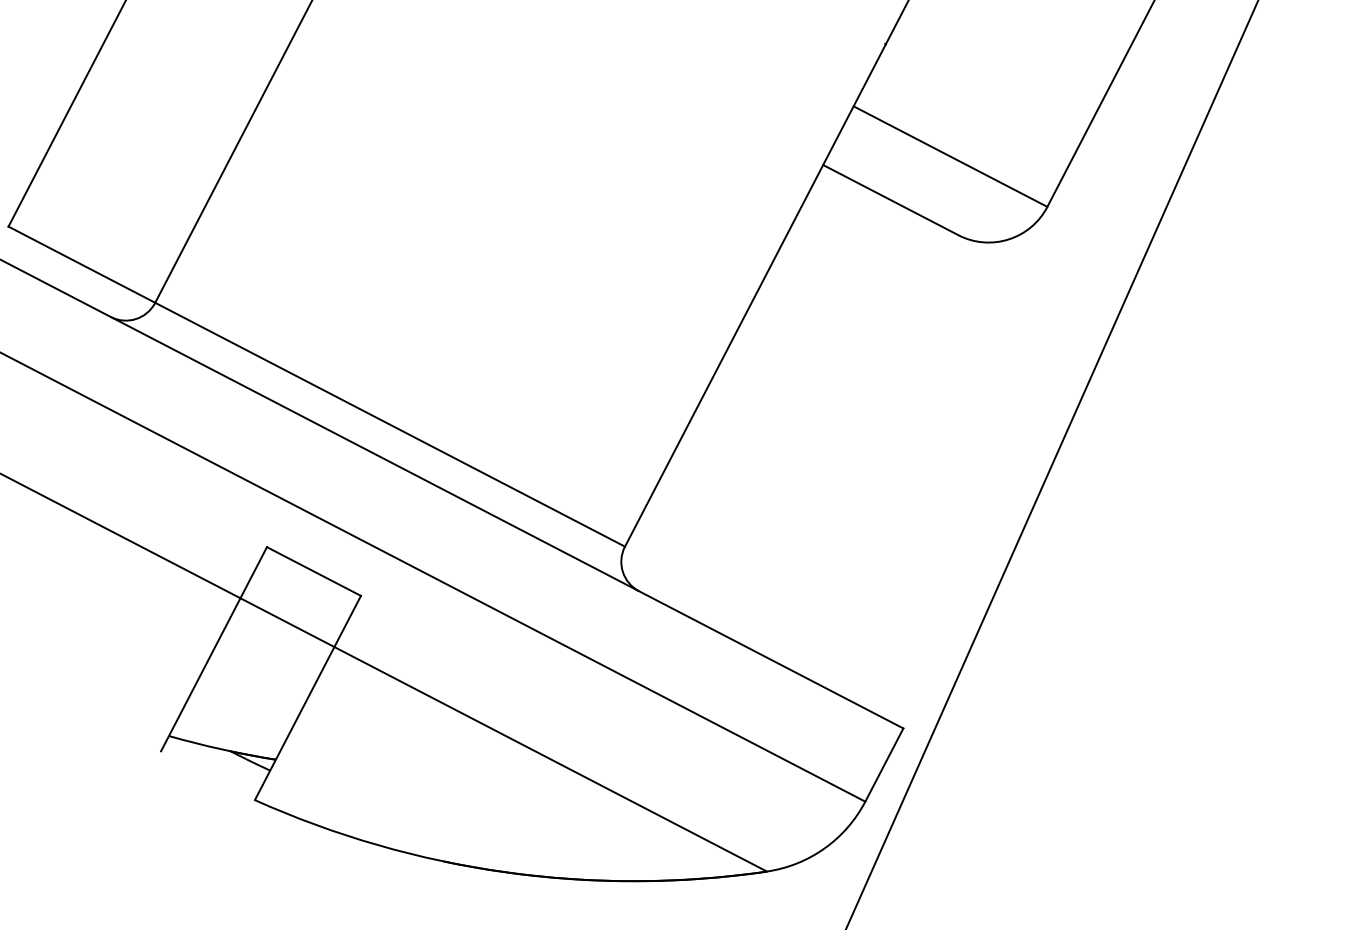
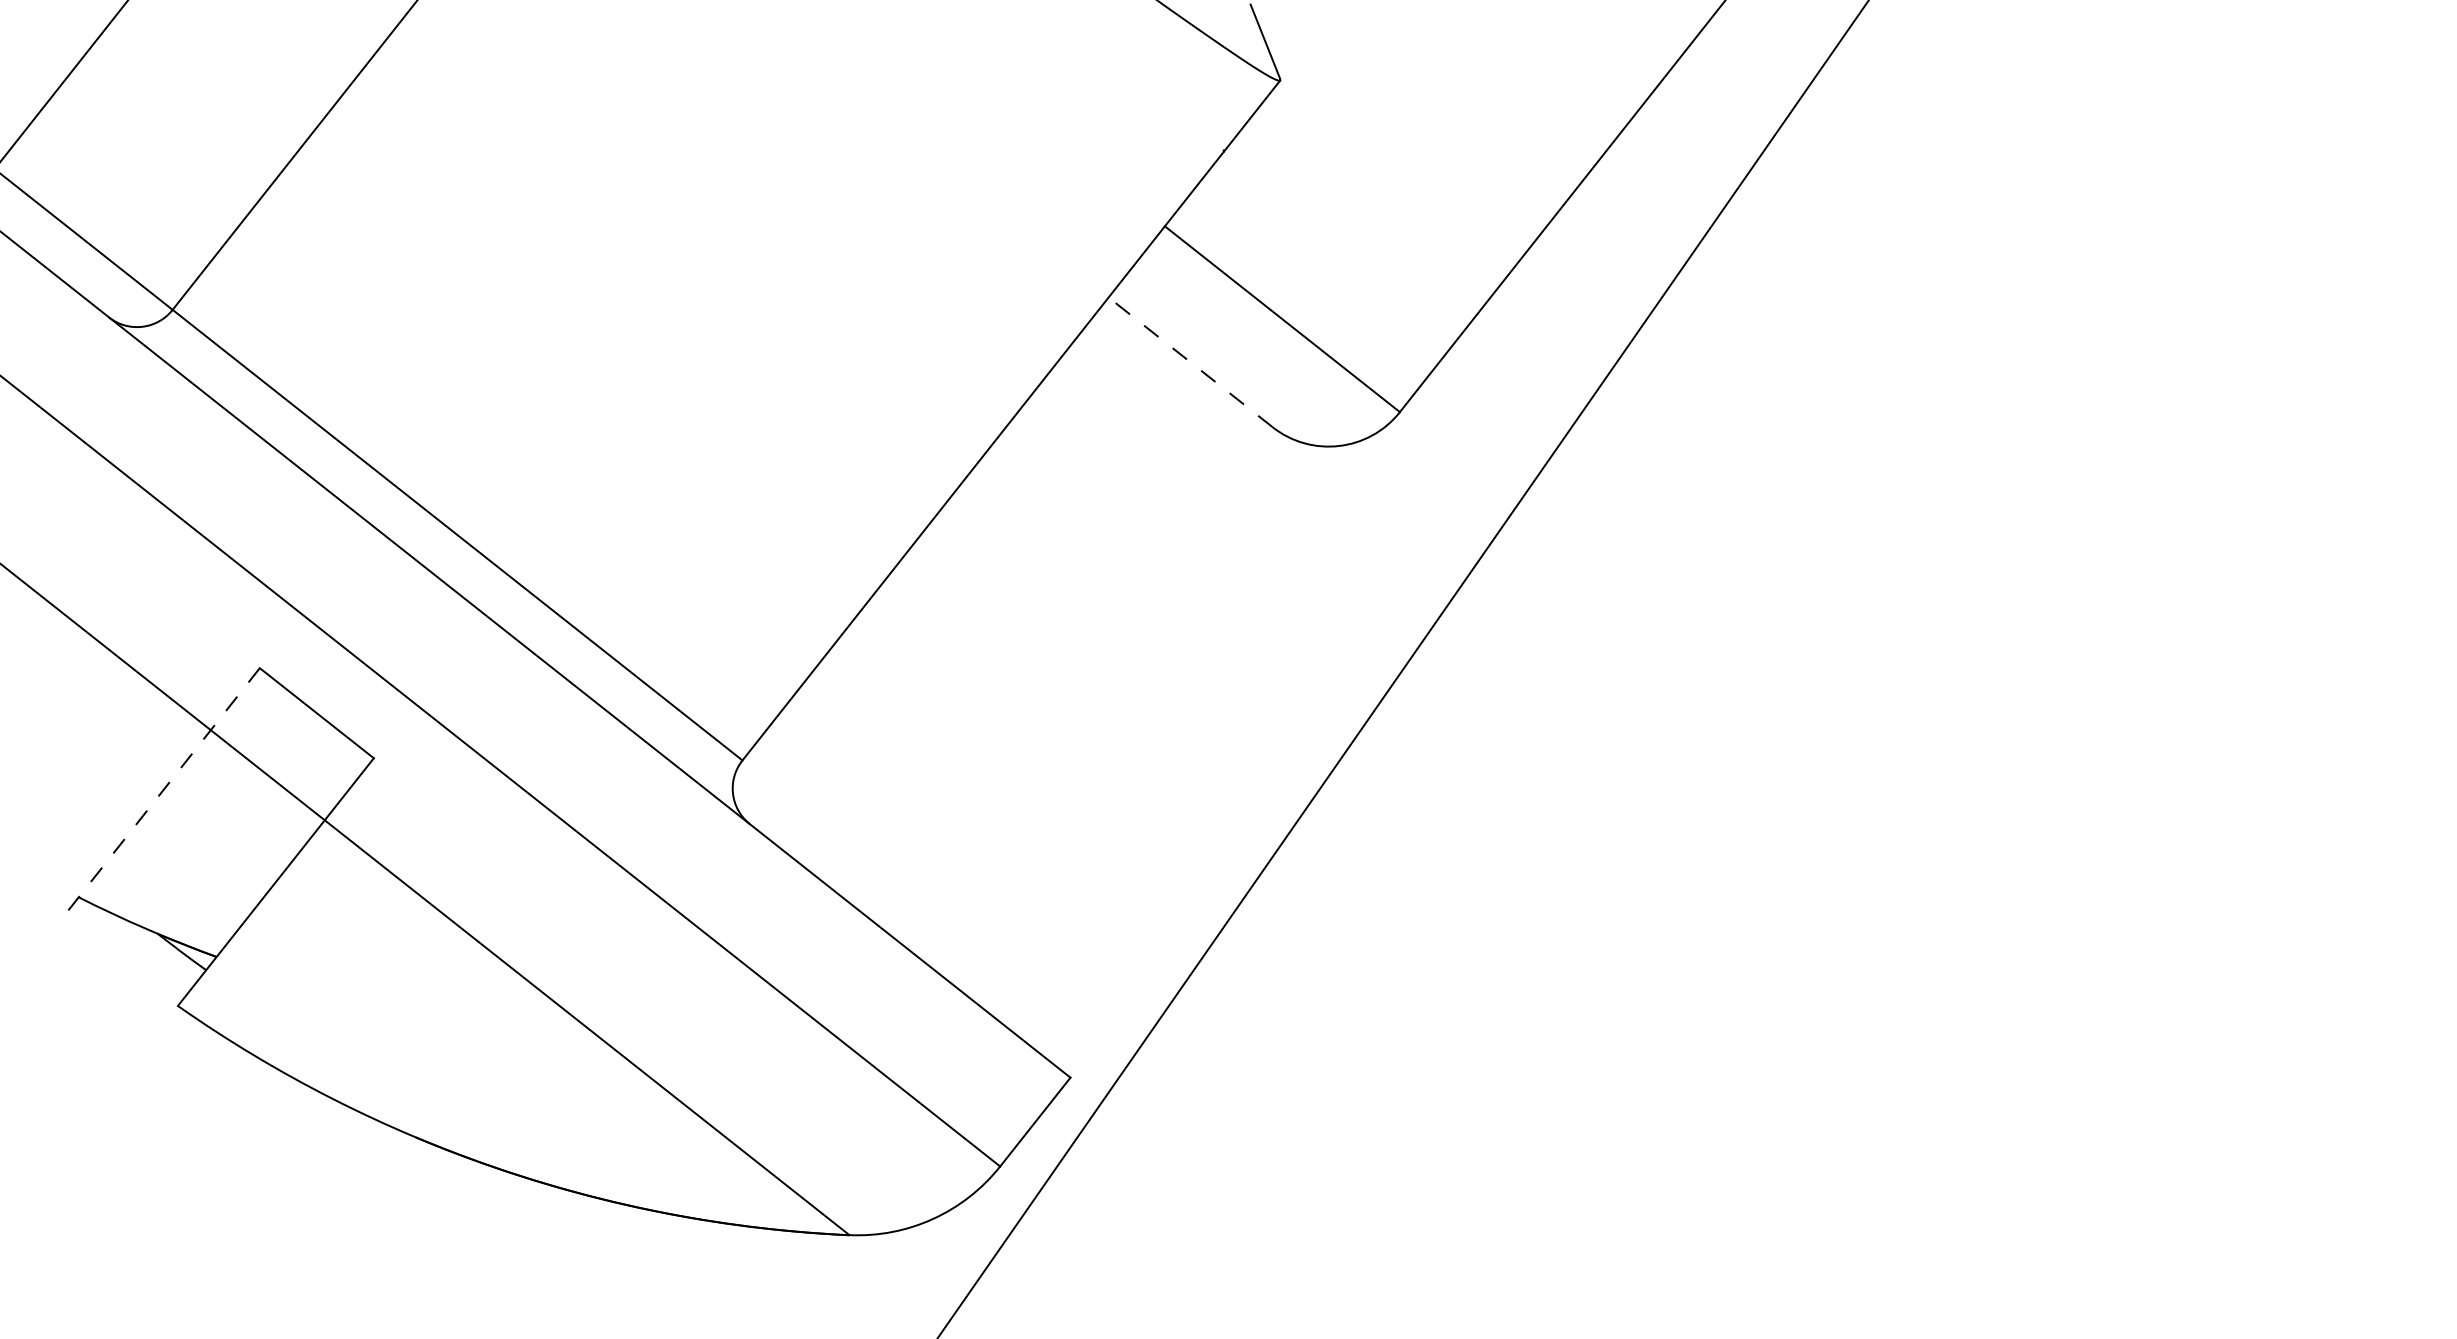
line: (890, 199) -> (1190, 361), solid -> dashed
line: (213, 649) -> (161, 792), solid -> dashed

